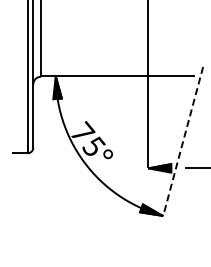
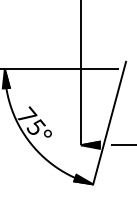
line: (183, 141) -> (109, 123), dashed -> solid

